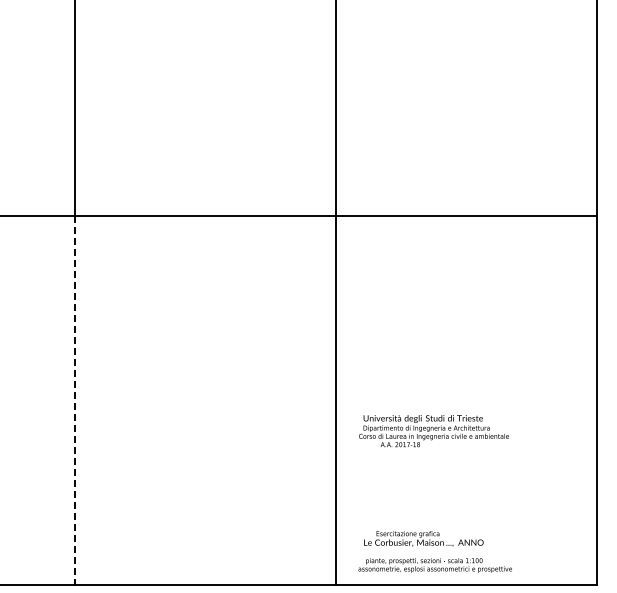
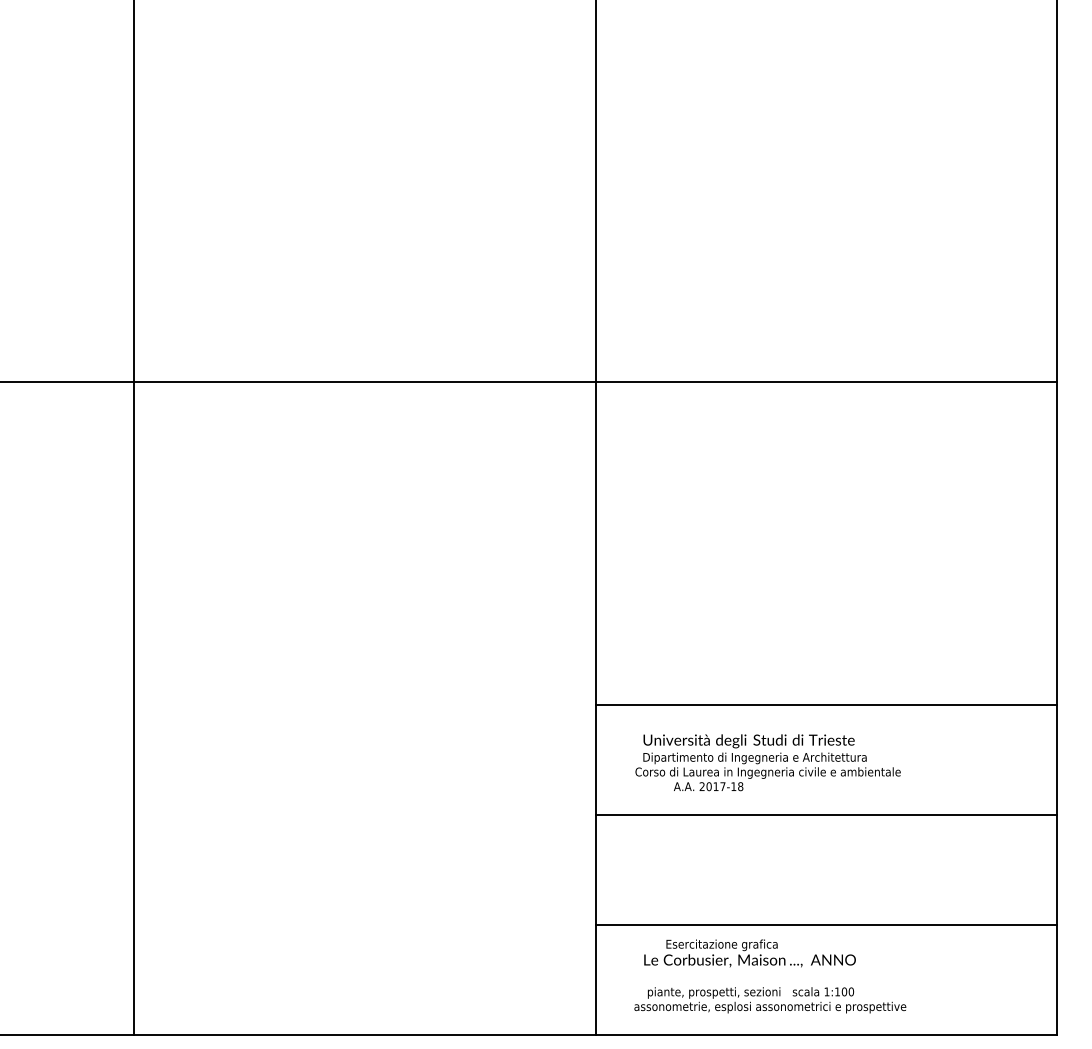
line: (466, 398) -> (825, 704), added
line: (75, 400) -> (133, 708), dashed -> solid
line: (466, 460) -> (825, 814), added
line: (466, 522) -> (825, 924), added

